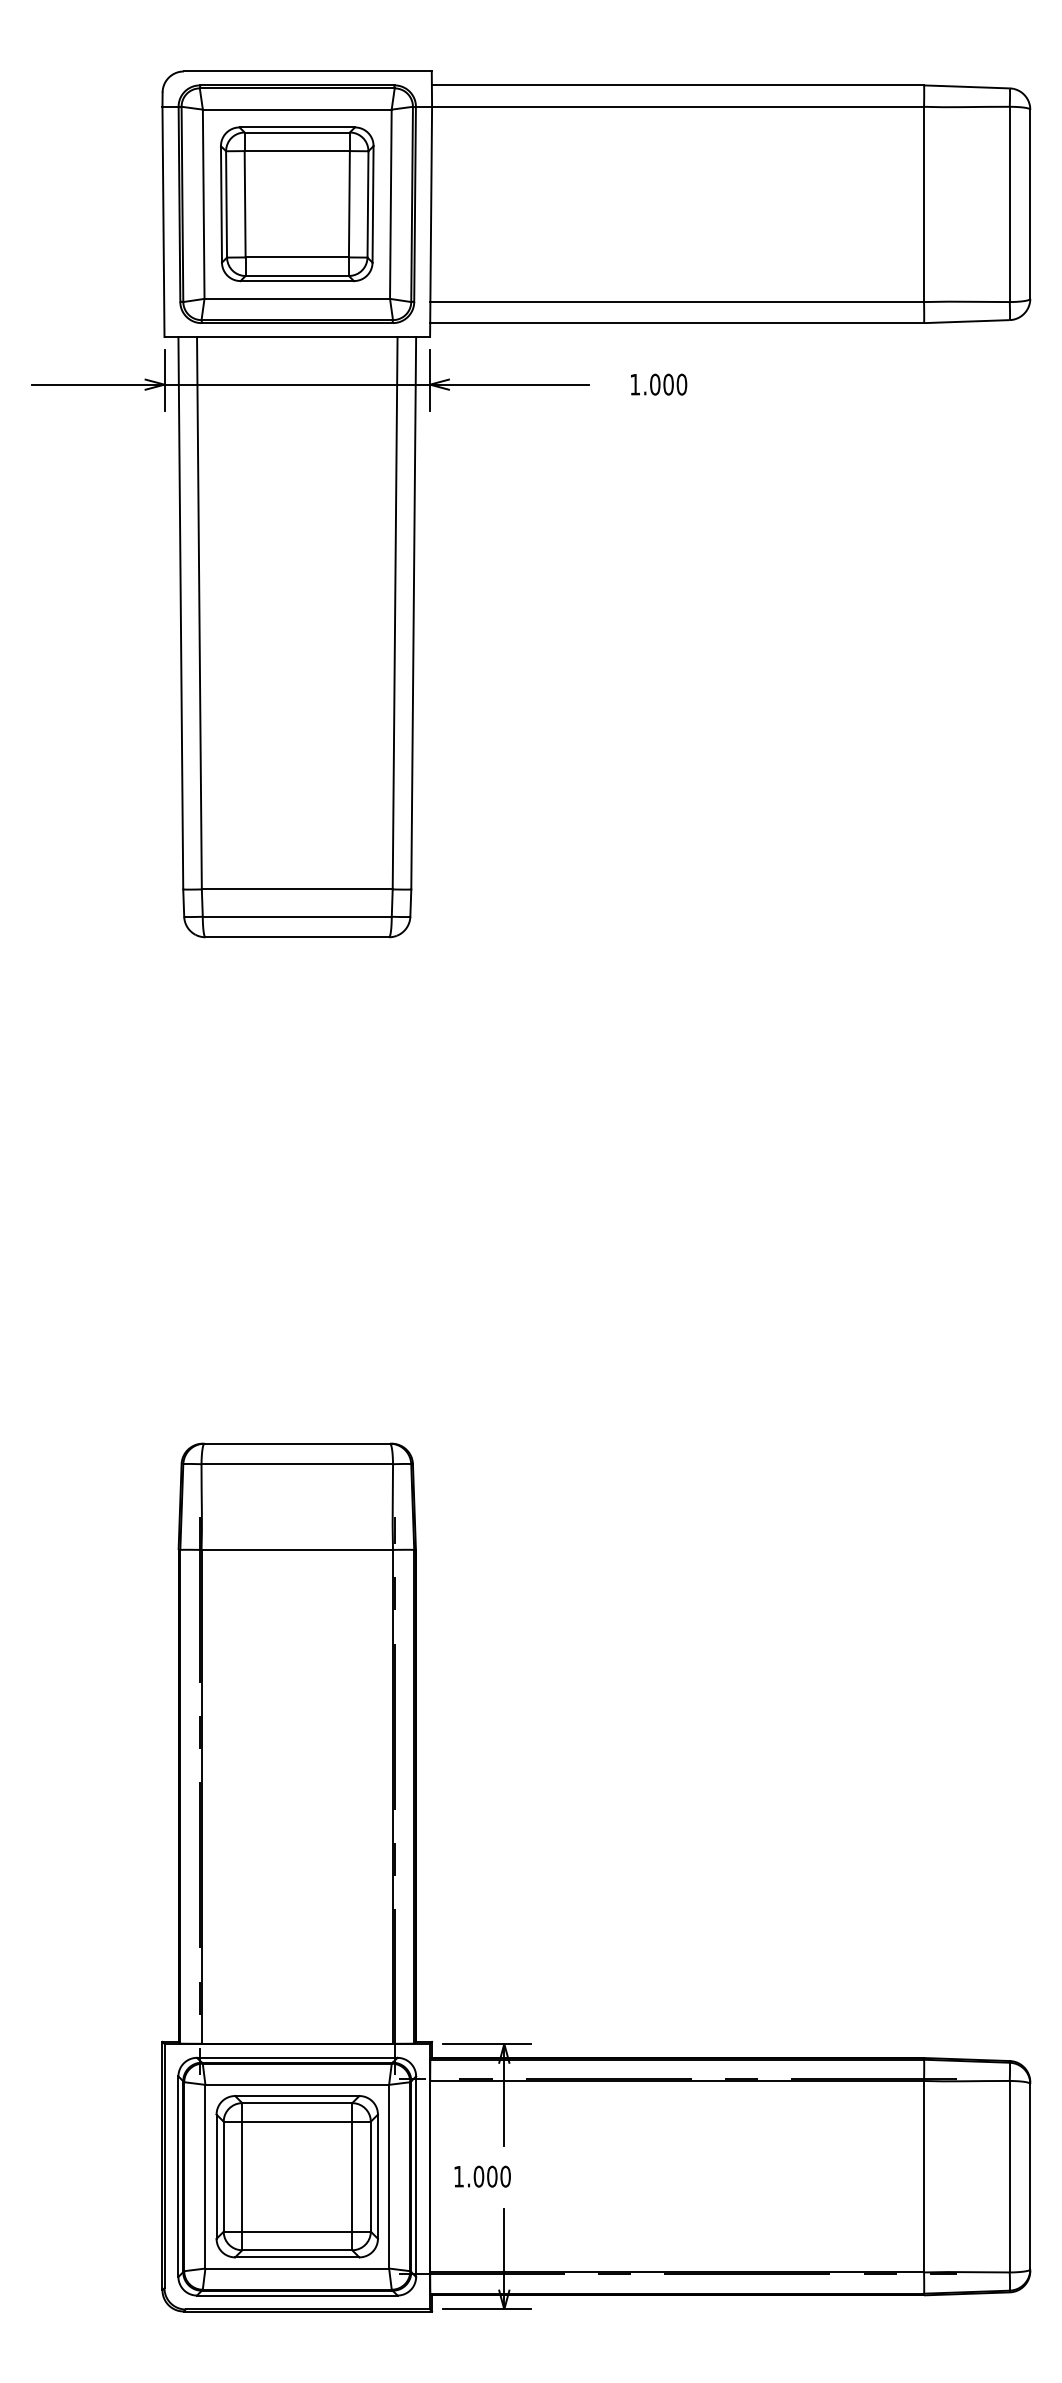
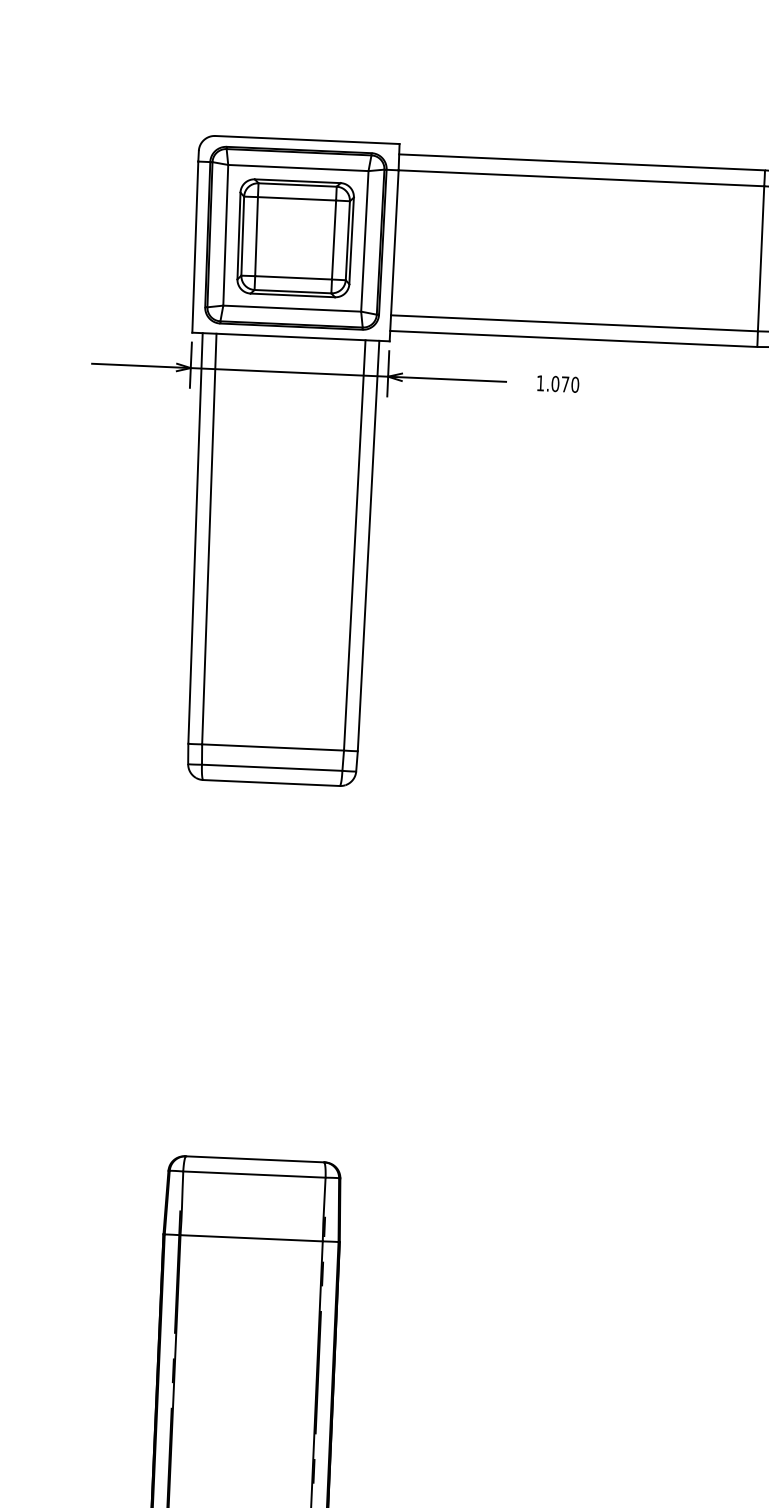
text: (668, 384) -> (565, 384), 1.000 -> 1.070

